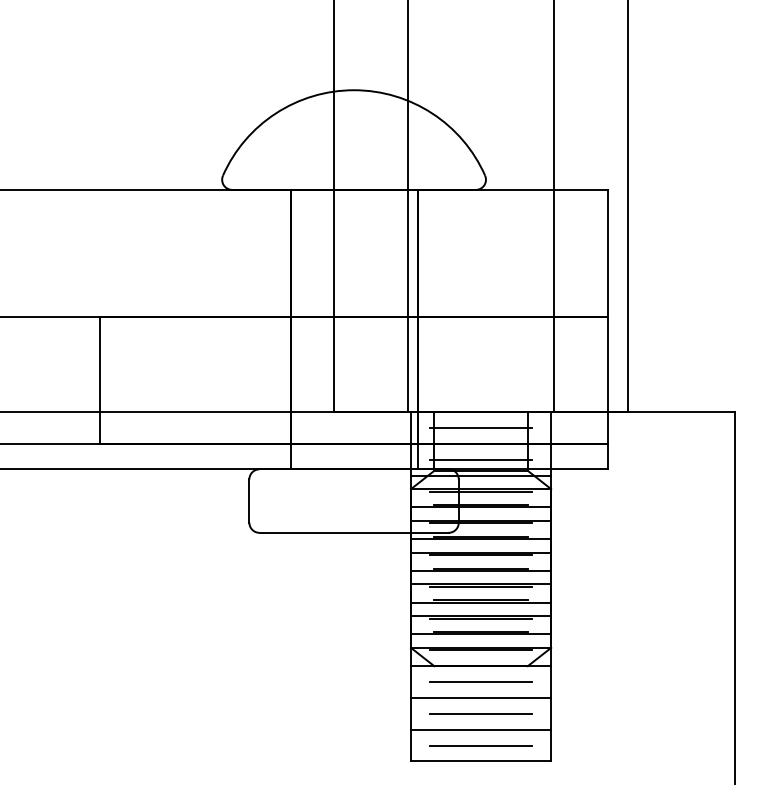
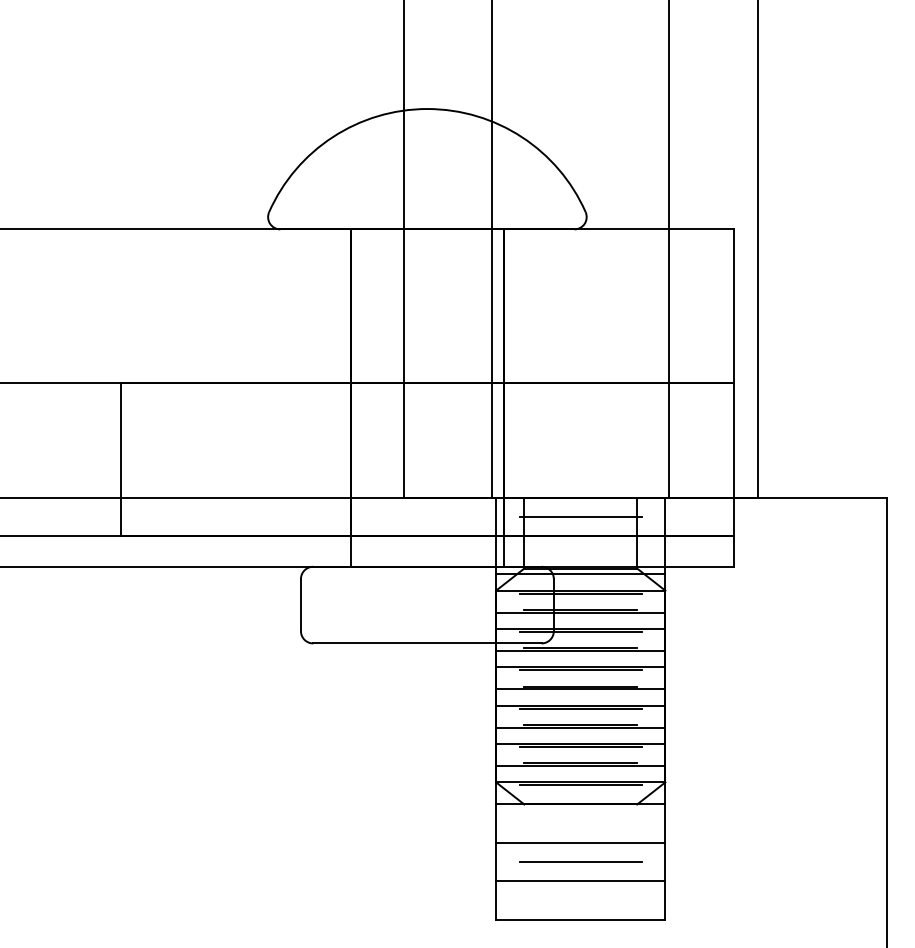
line: (480, 459) -> (580, 554), removed
line: (480, 682) -> (580, 824), removed
line: (480, 745) -> (580, 900), removed

